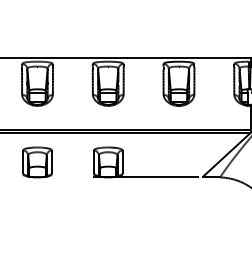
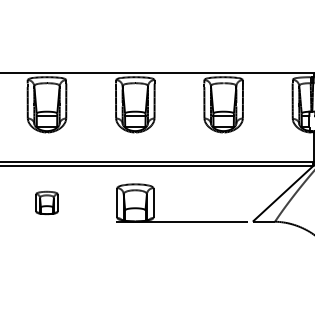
part: (37, 162) -> (46, 202), size x0.6

